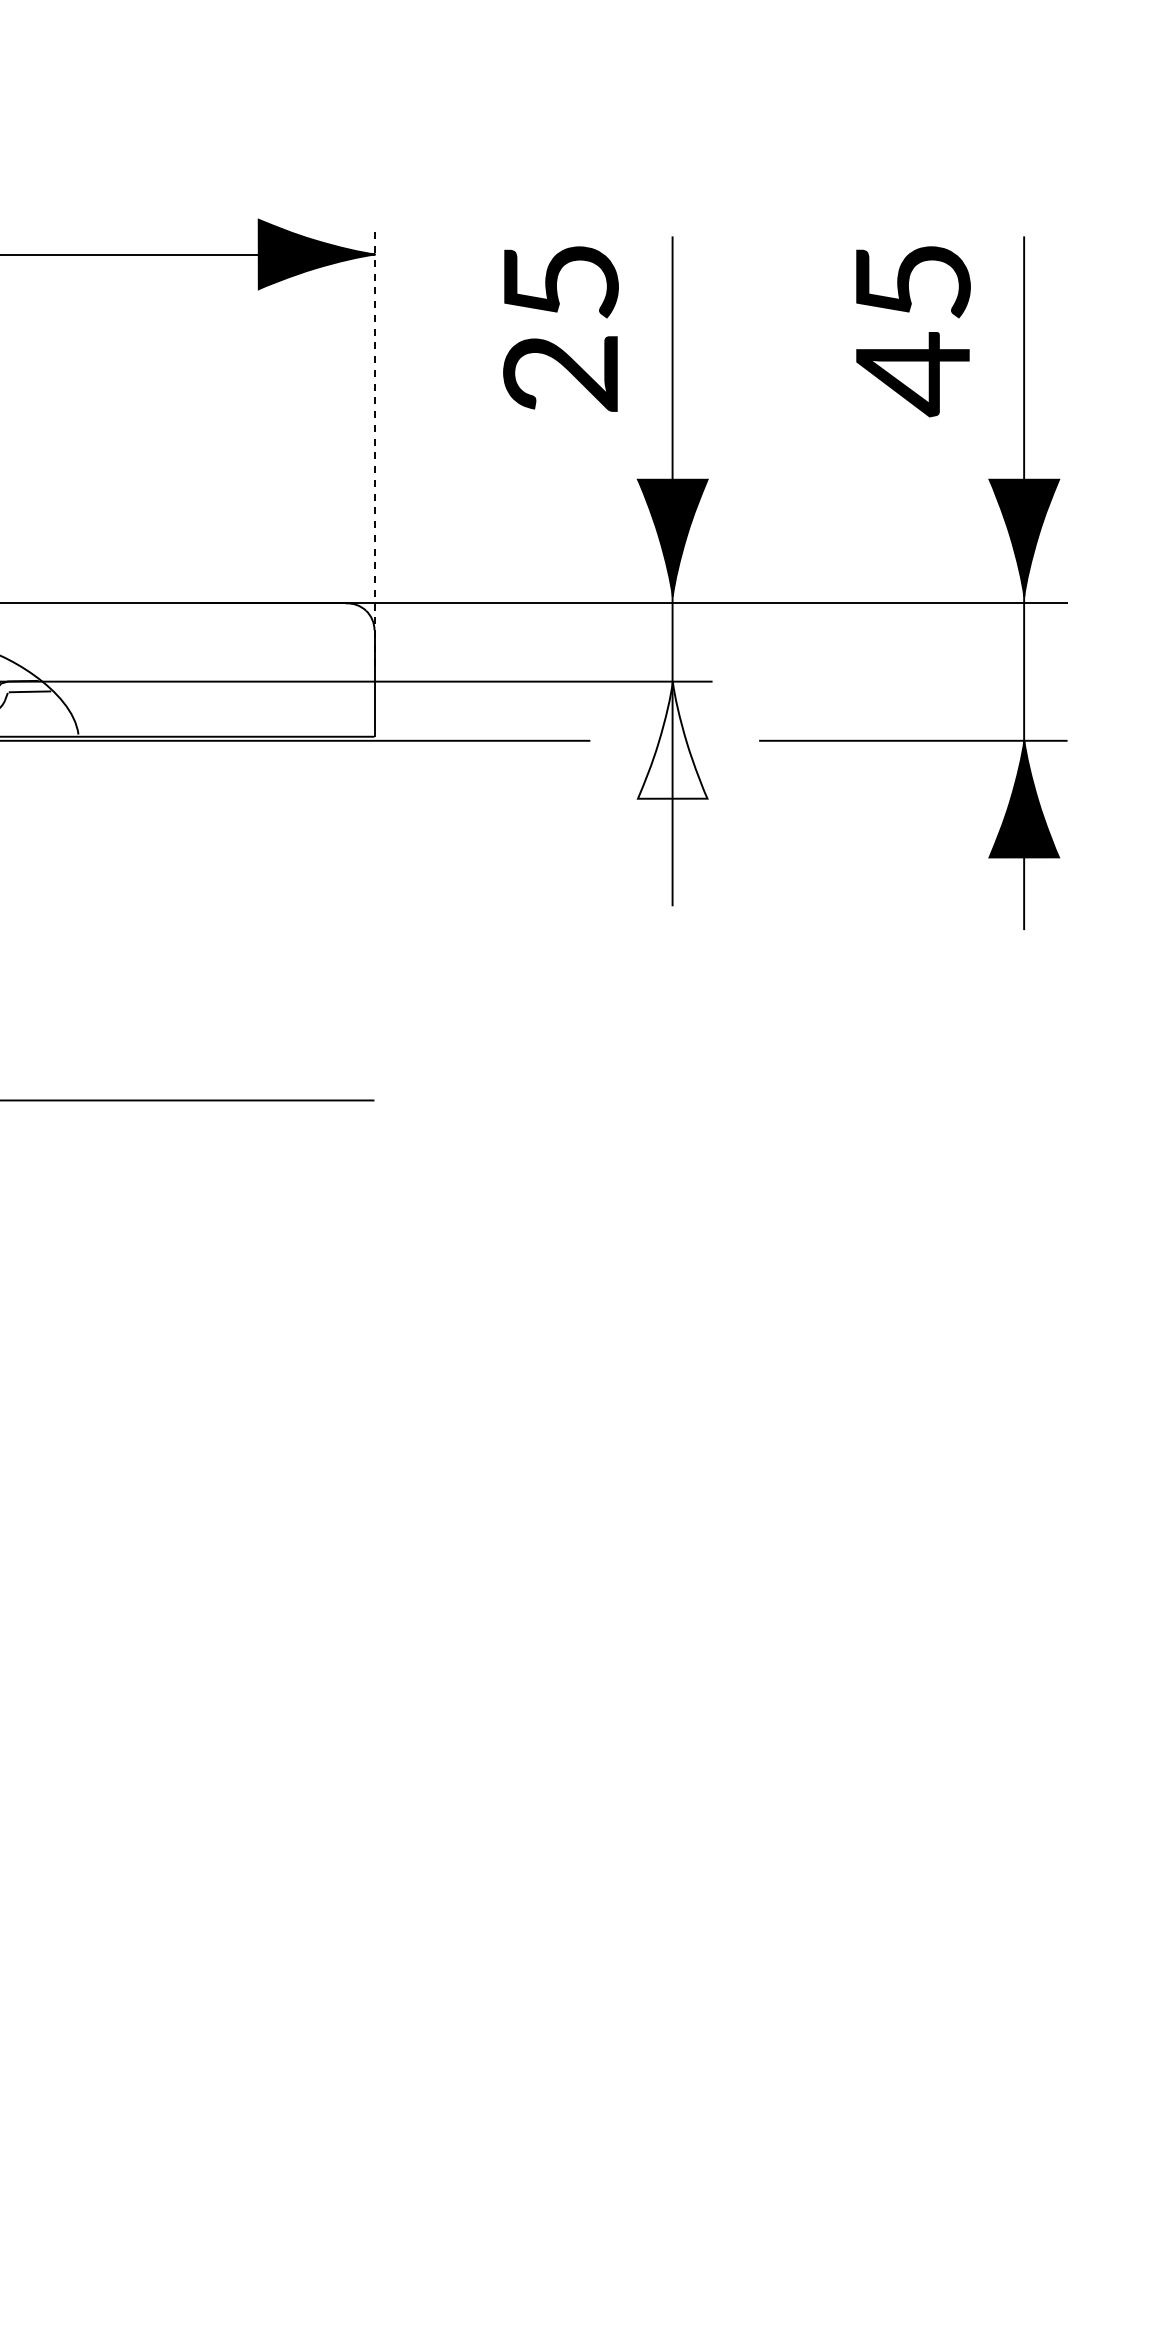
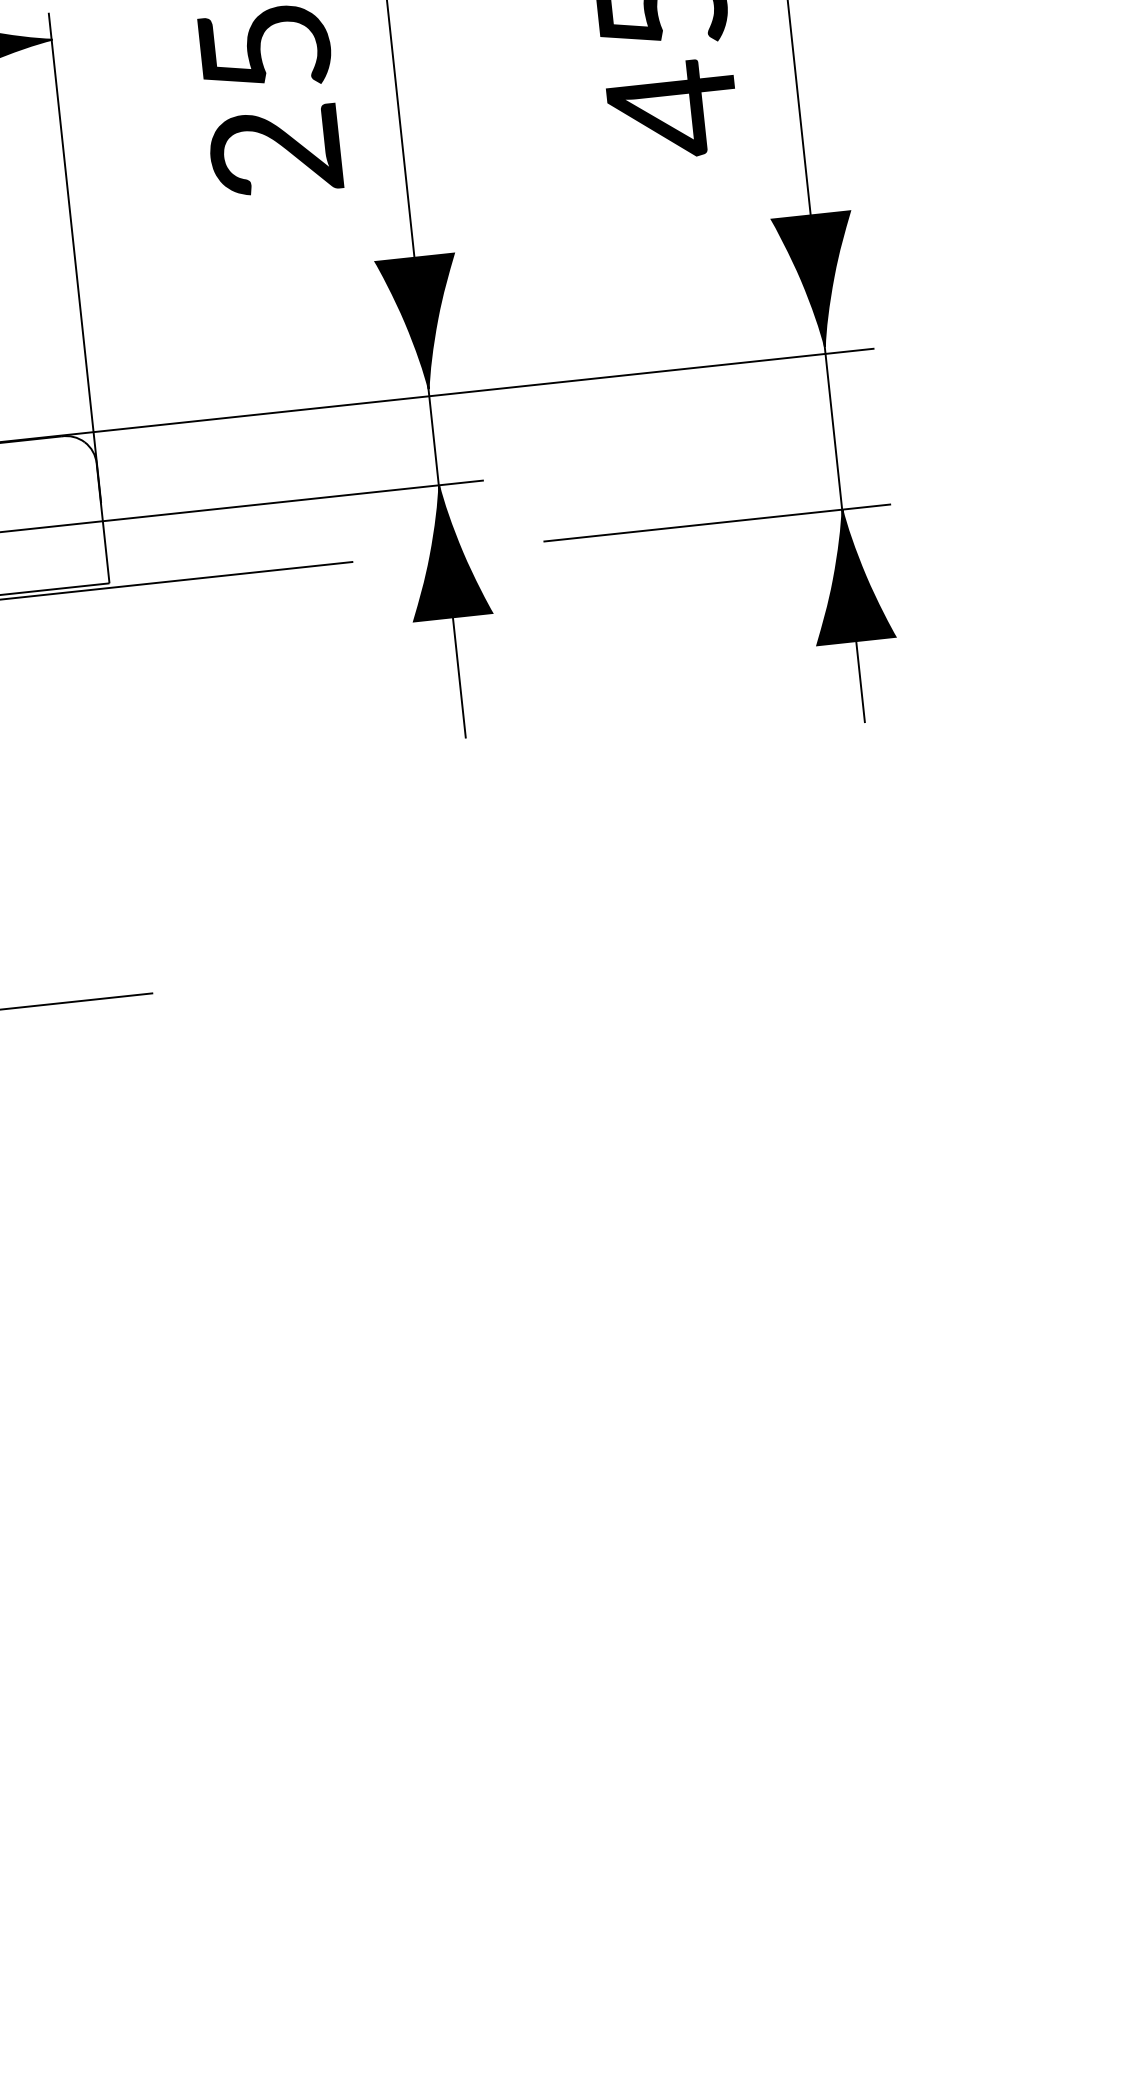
line: (374, 448) -> (74, 258), dashed -> solid
fill: (672, 740) -> (445, 551), added

